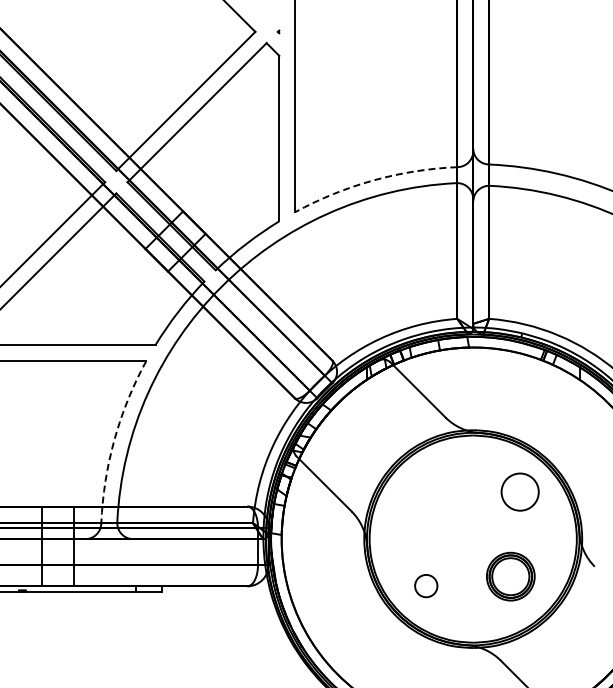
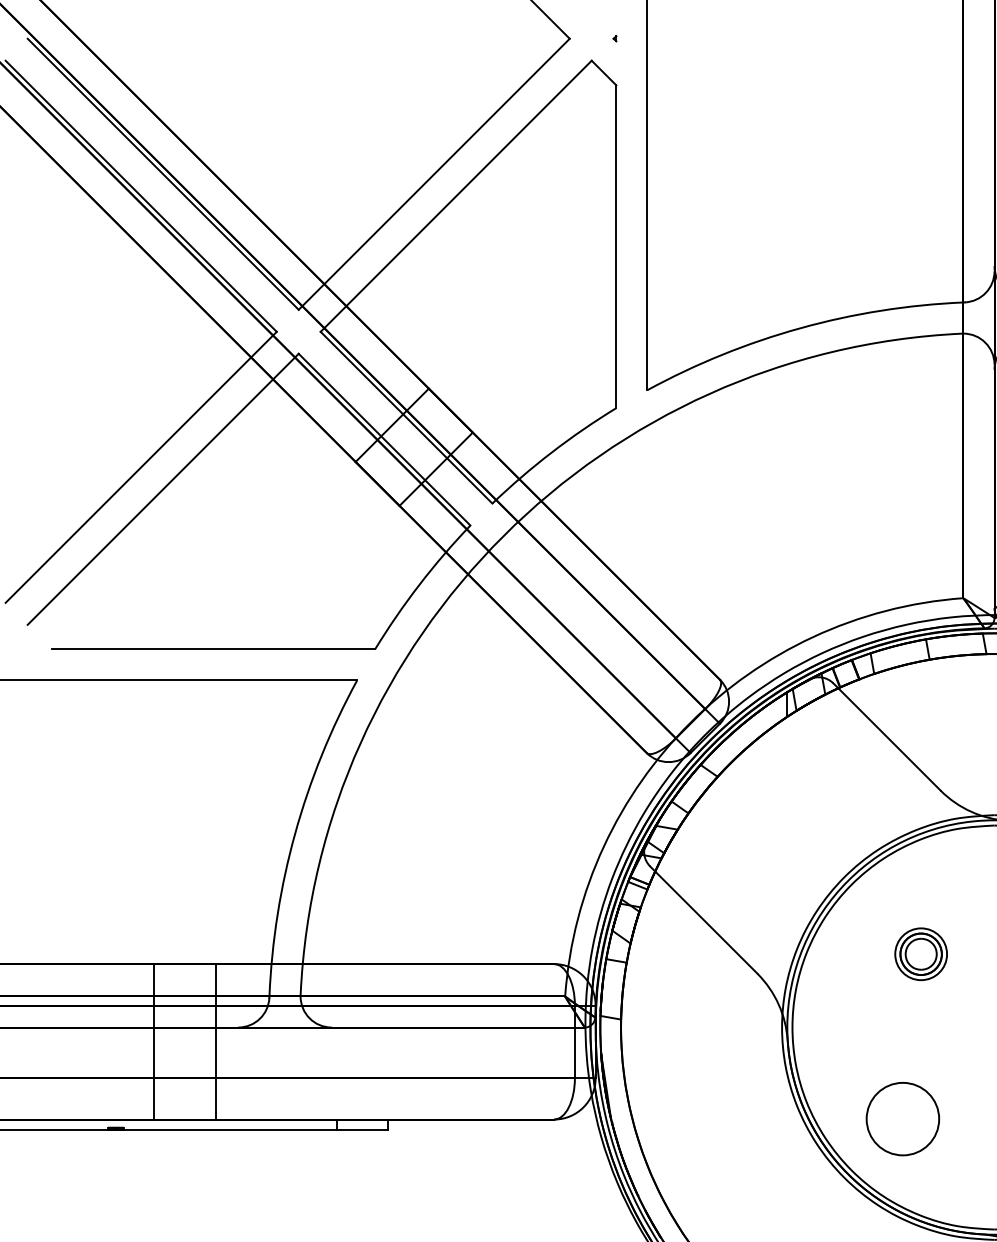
arc: (373, 180) -> (800, 328), dashed -> solid
arc: (114, 439) -> (295, 833), dashed -> solid
part: (435, 501) -> (920, 954), added
circle: (425, 585) -> (901, 1117), size x1.67

